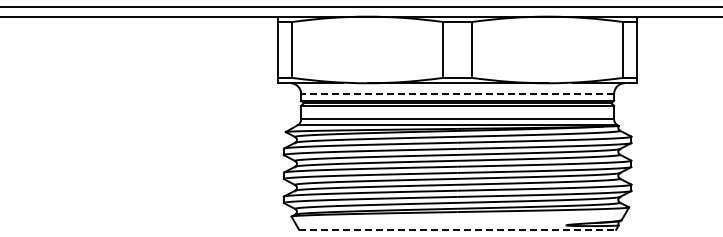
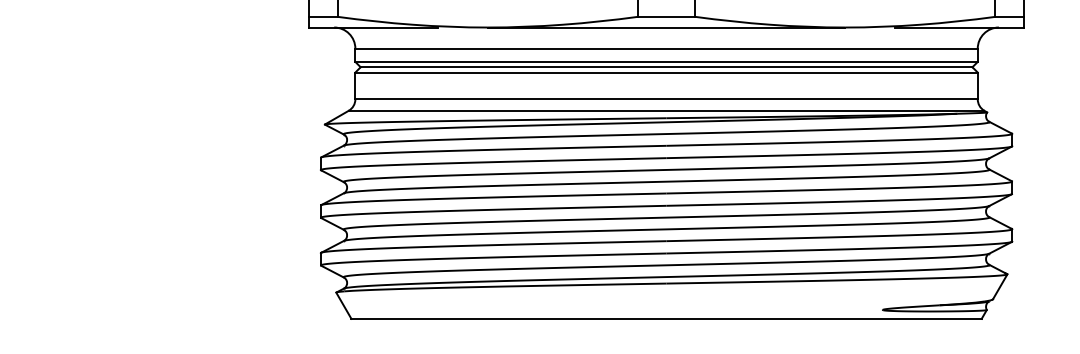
line: (457, 93) -> (666, 47), dashed -> solid
line: (457, 229) -> (666, 318), dashed -> solid

